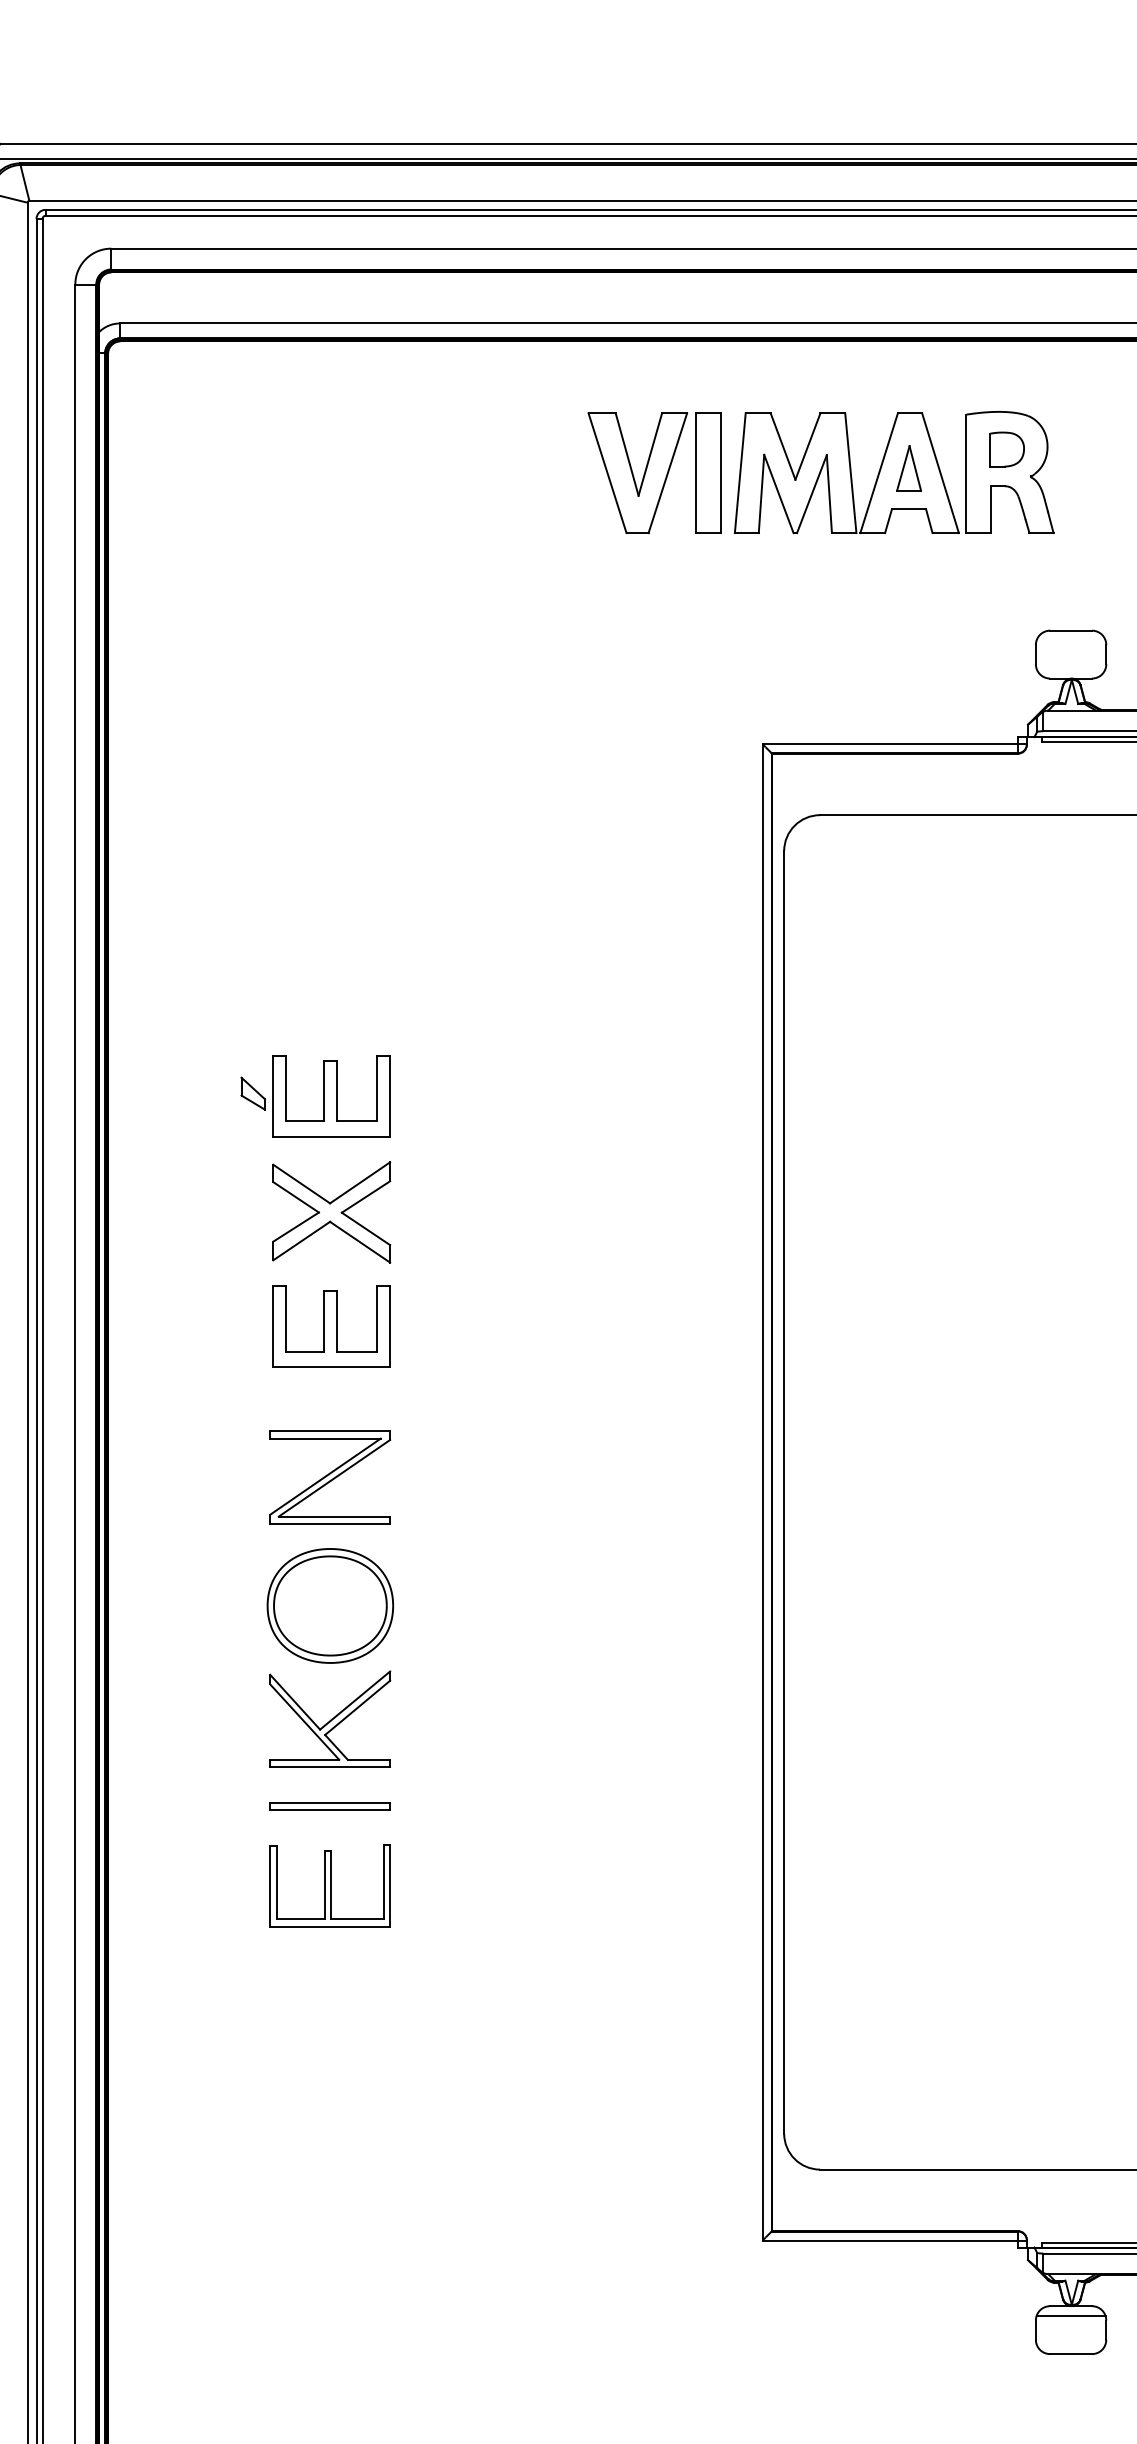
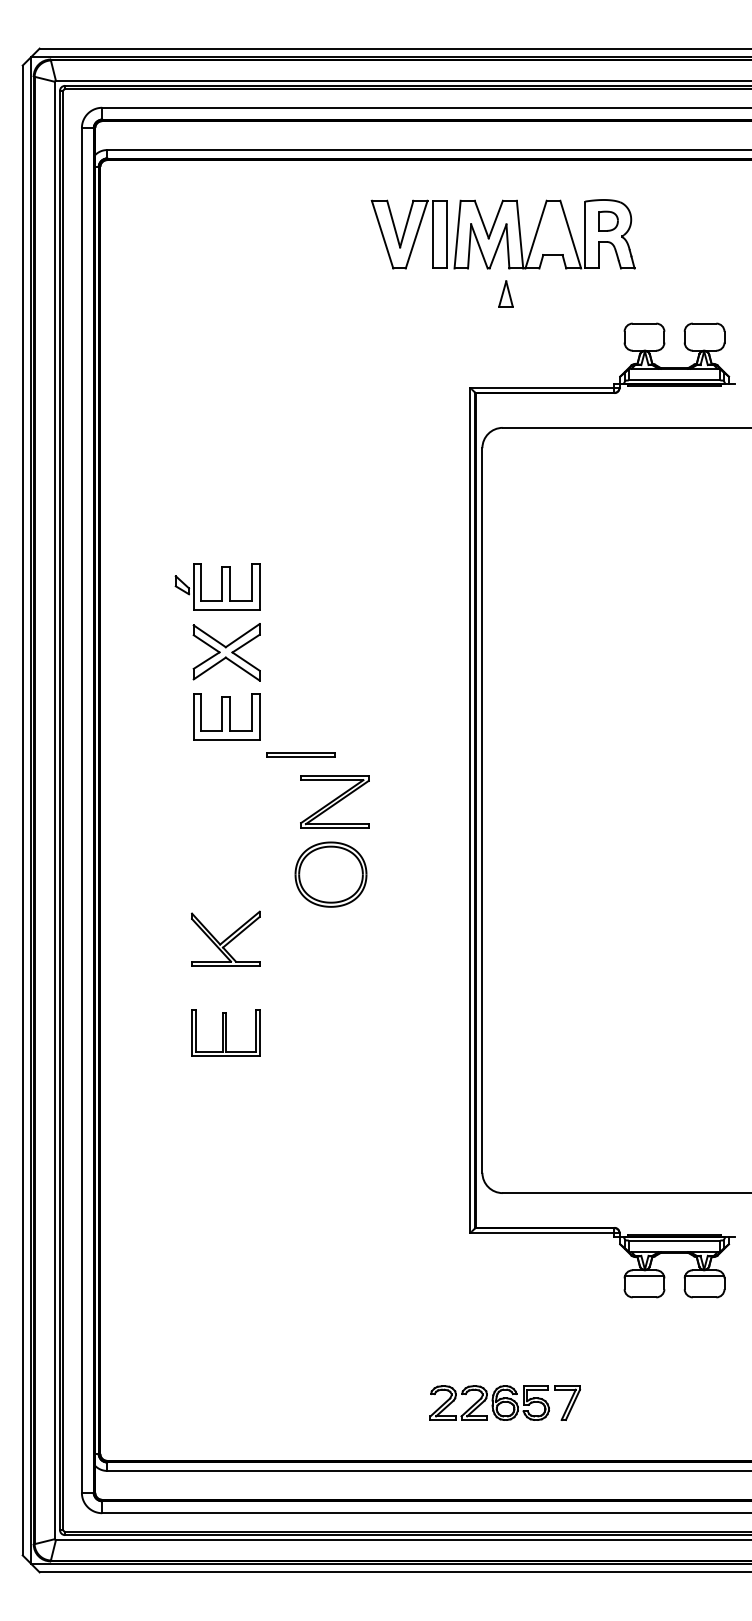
part: (908, 467) -> (505, 293), moved
part: (329, 1476) -> (334, 801), moved
part: (329, 1605) -> (330, 874), moved
part: (329, 1805) -> (300, 754), moved

